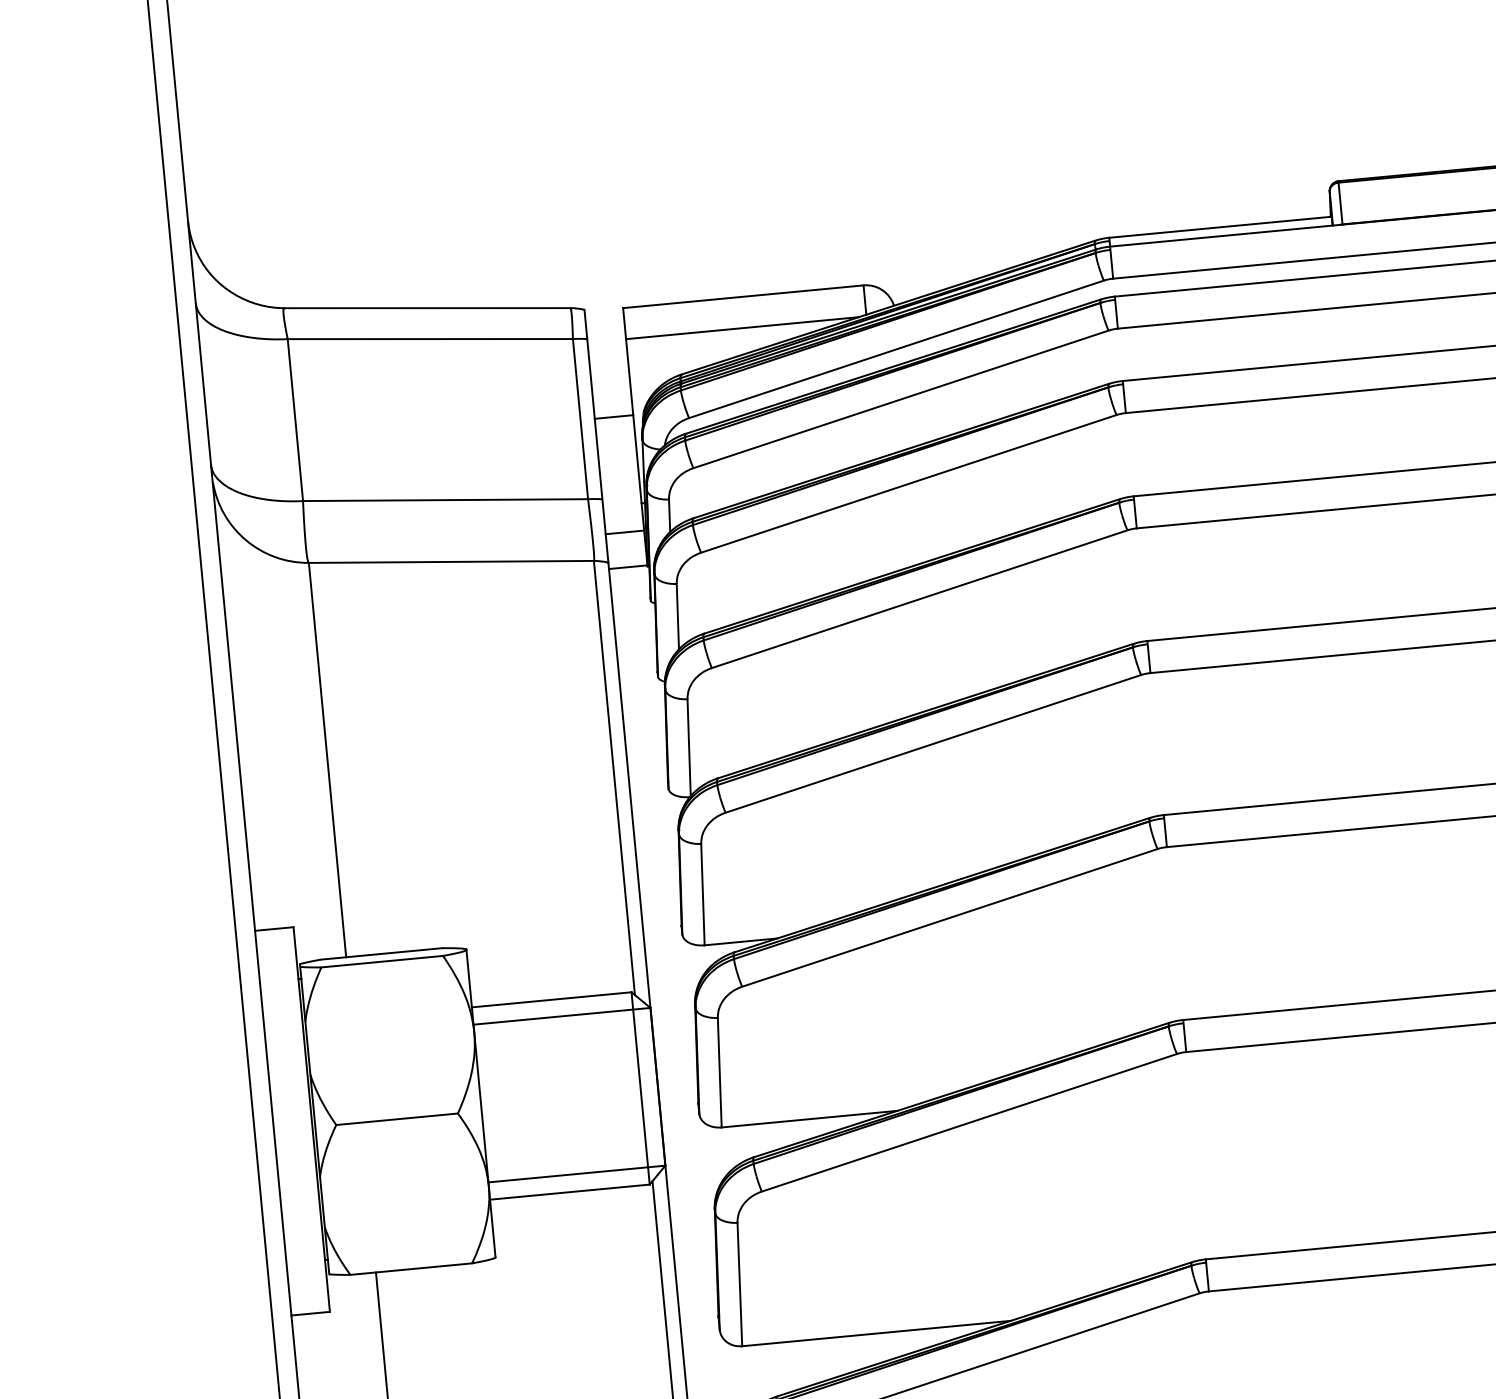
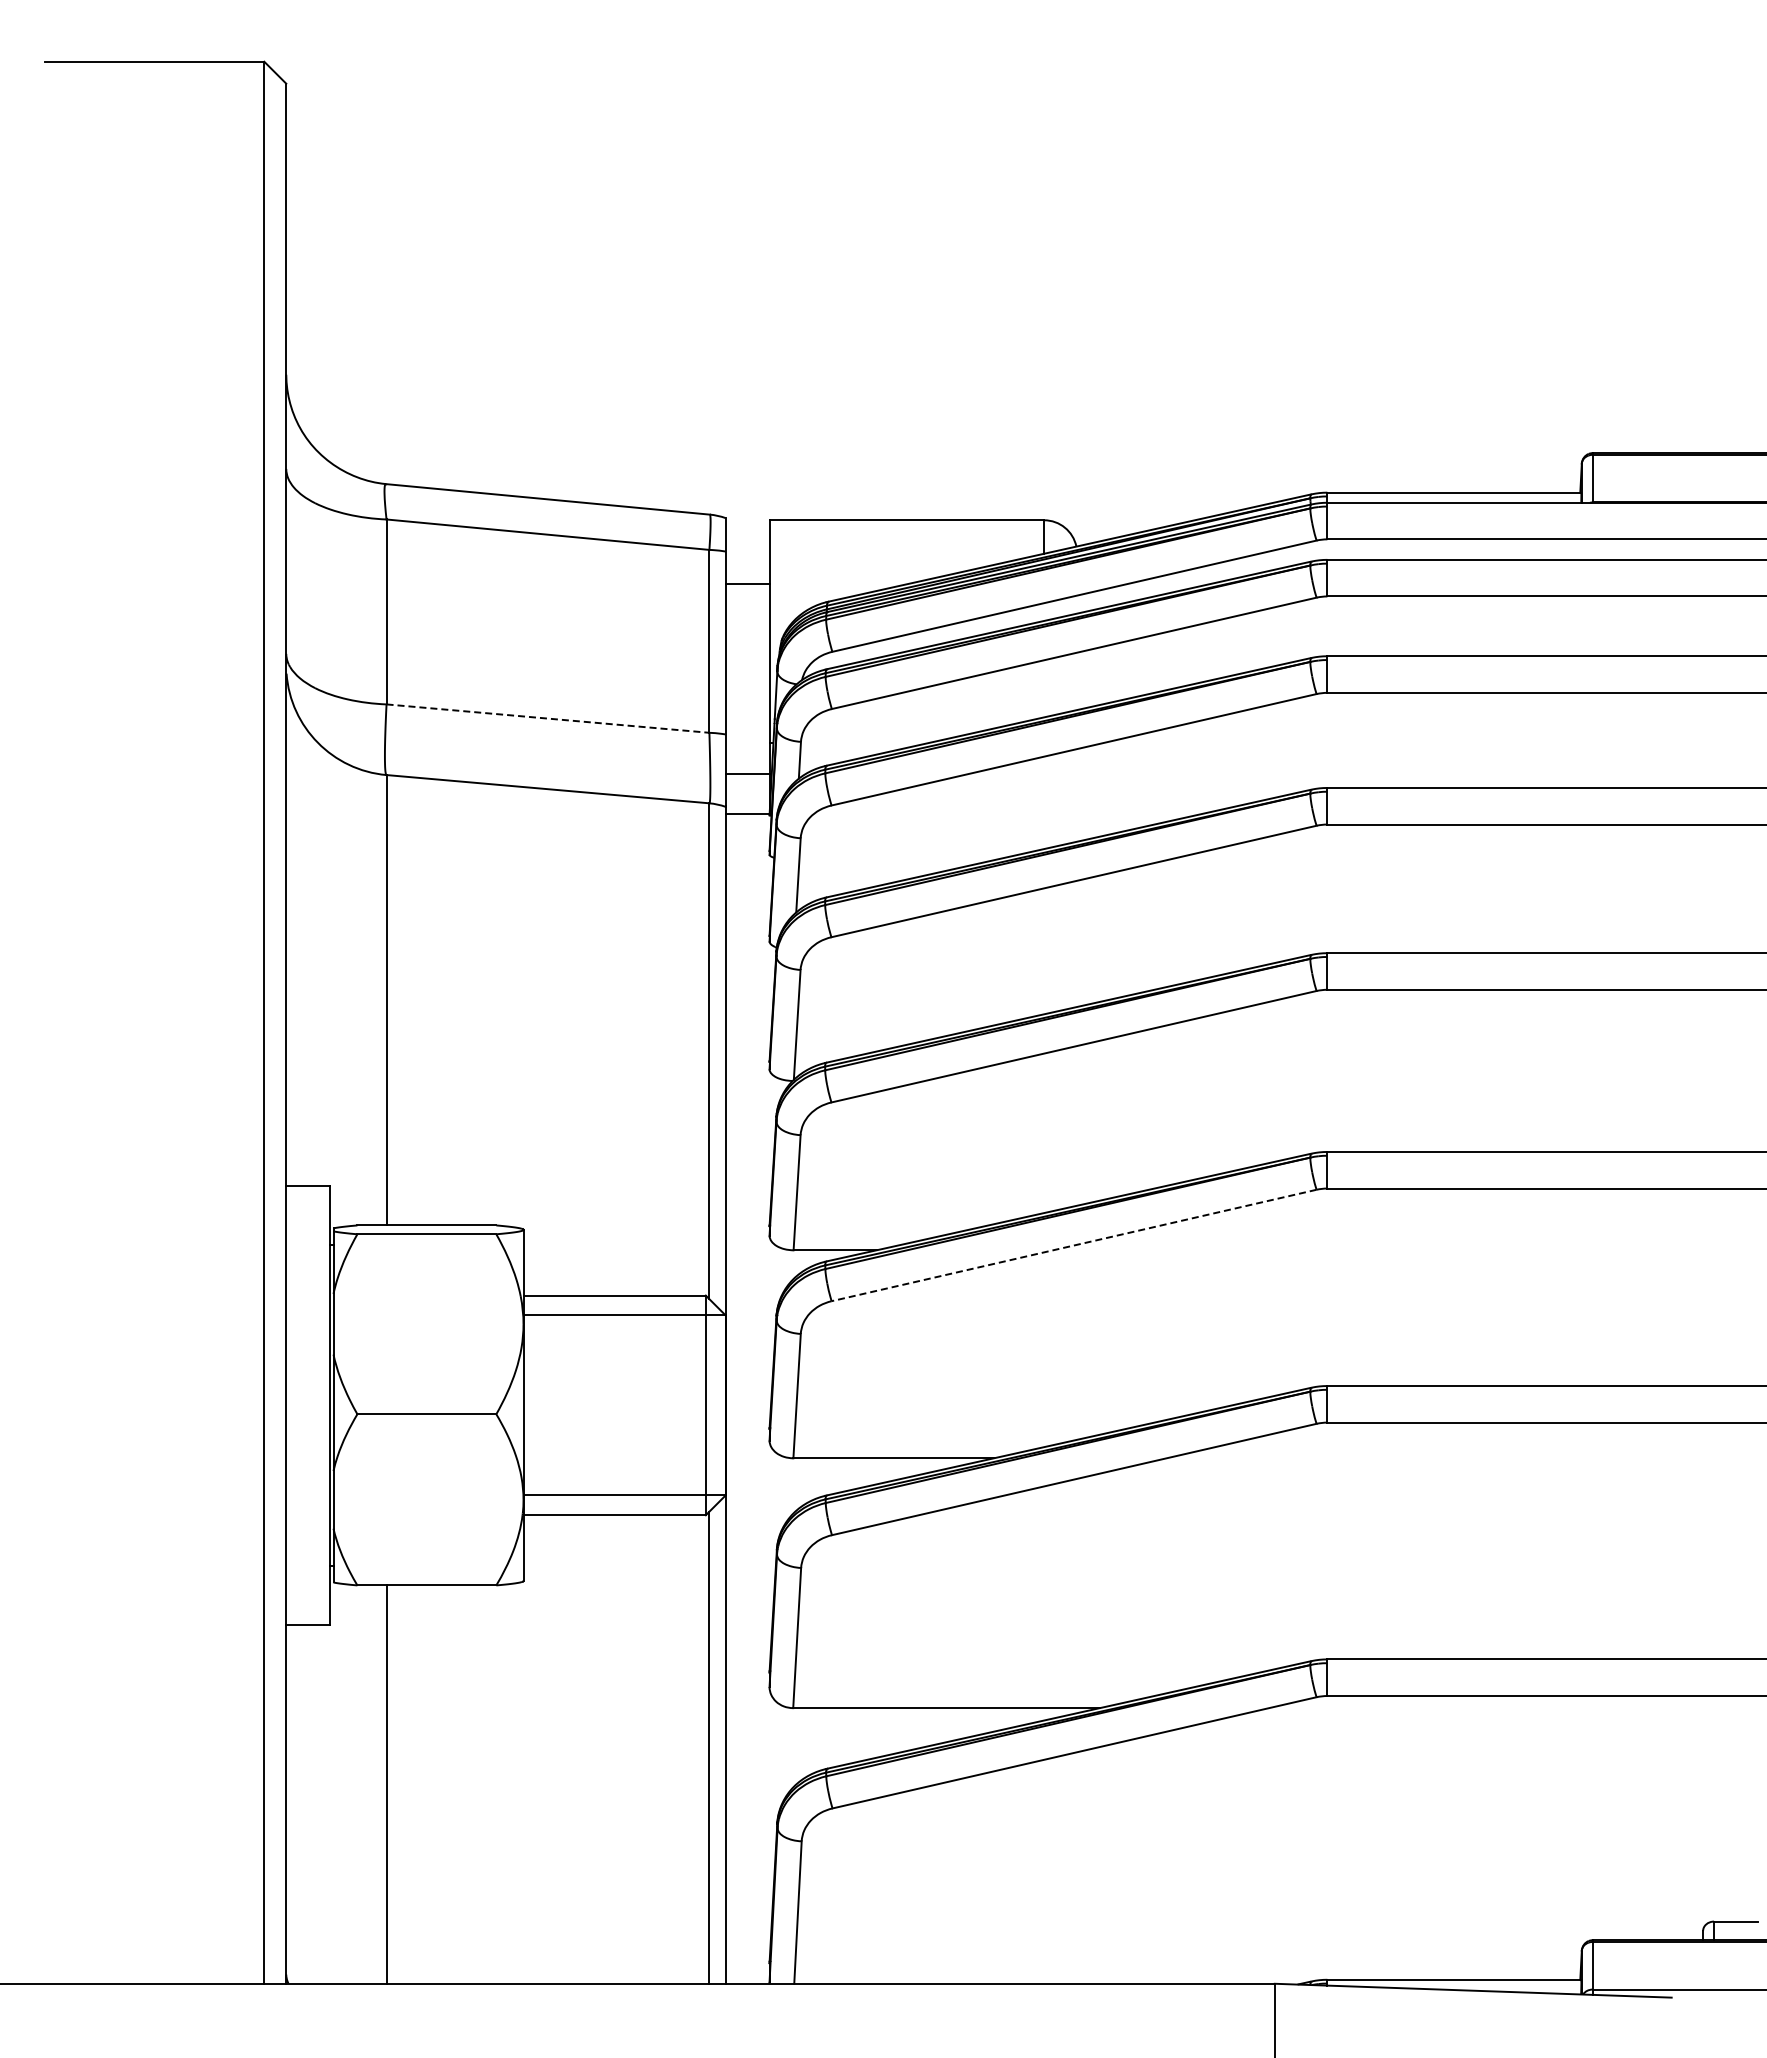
line: (742, 327) -> (902, 555), removed
line: (613, 416) -> (747, 583), moved
line: (446, 499) -> (548, 718), solid -> dashed
line: (950, 917) -> (1074, 1245), solid -> dashed

